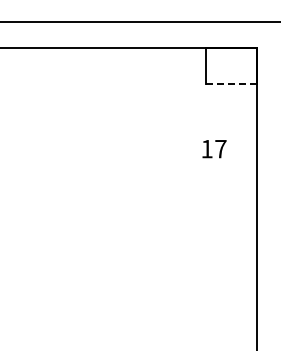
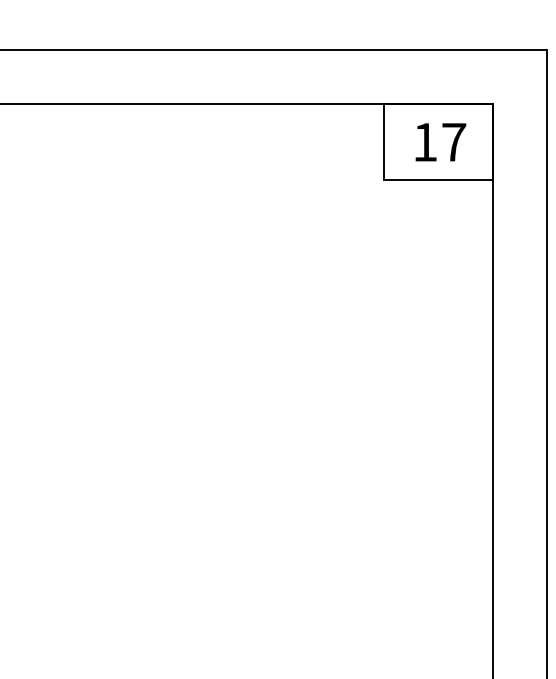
line: (231, 84) -> (438, 180), dashed -> solid
text: (214, 149) -> (440, 143), moved

